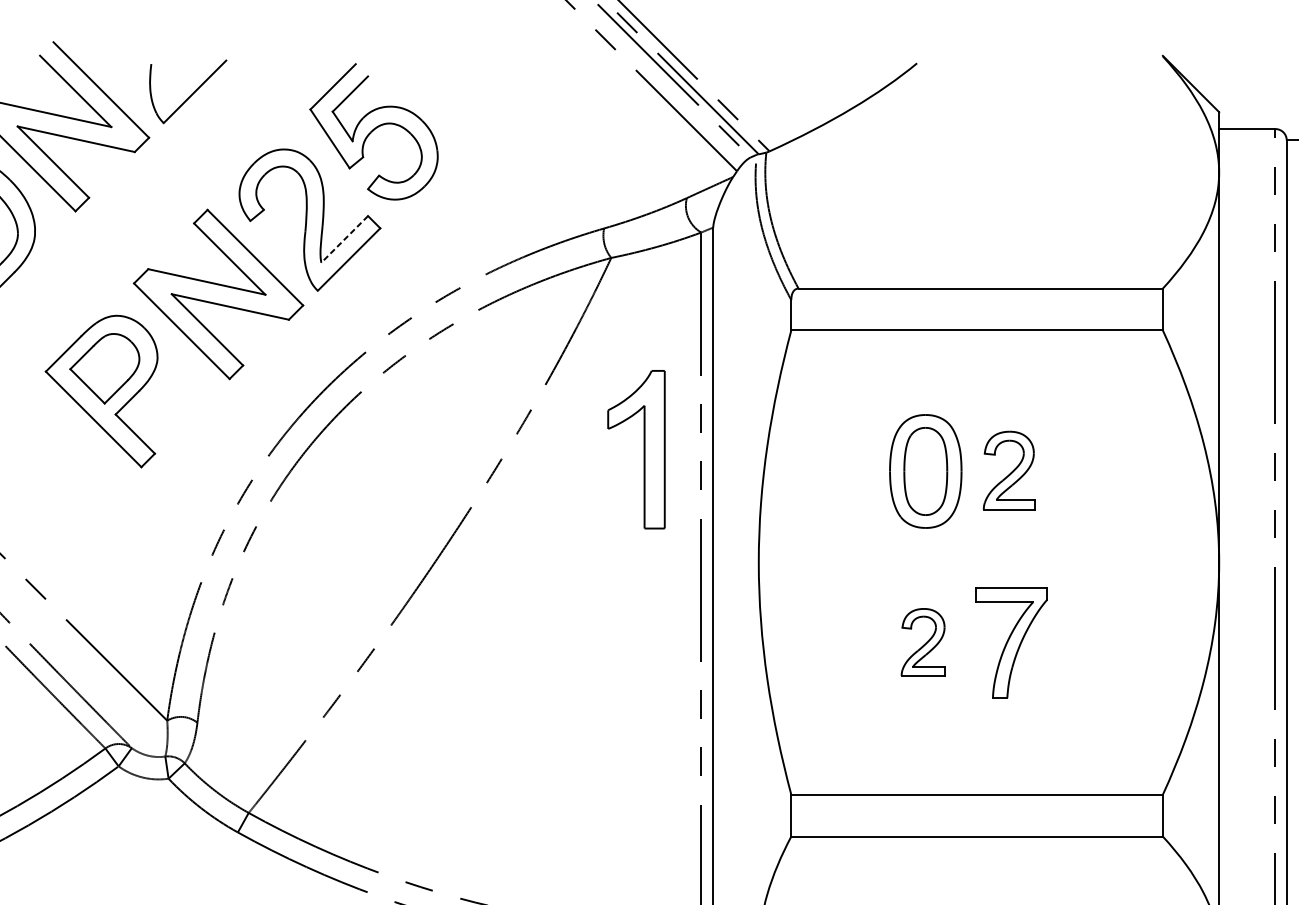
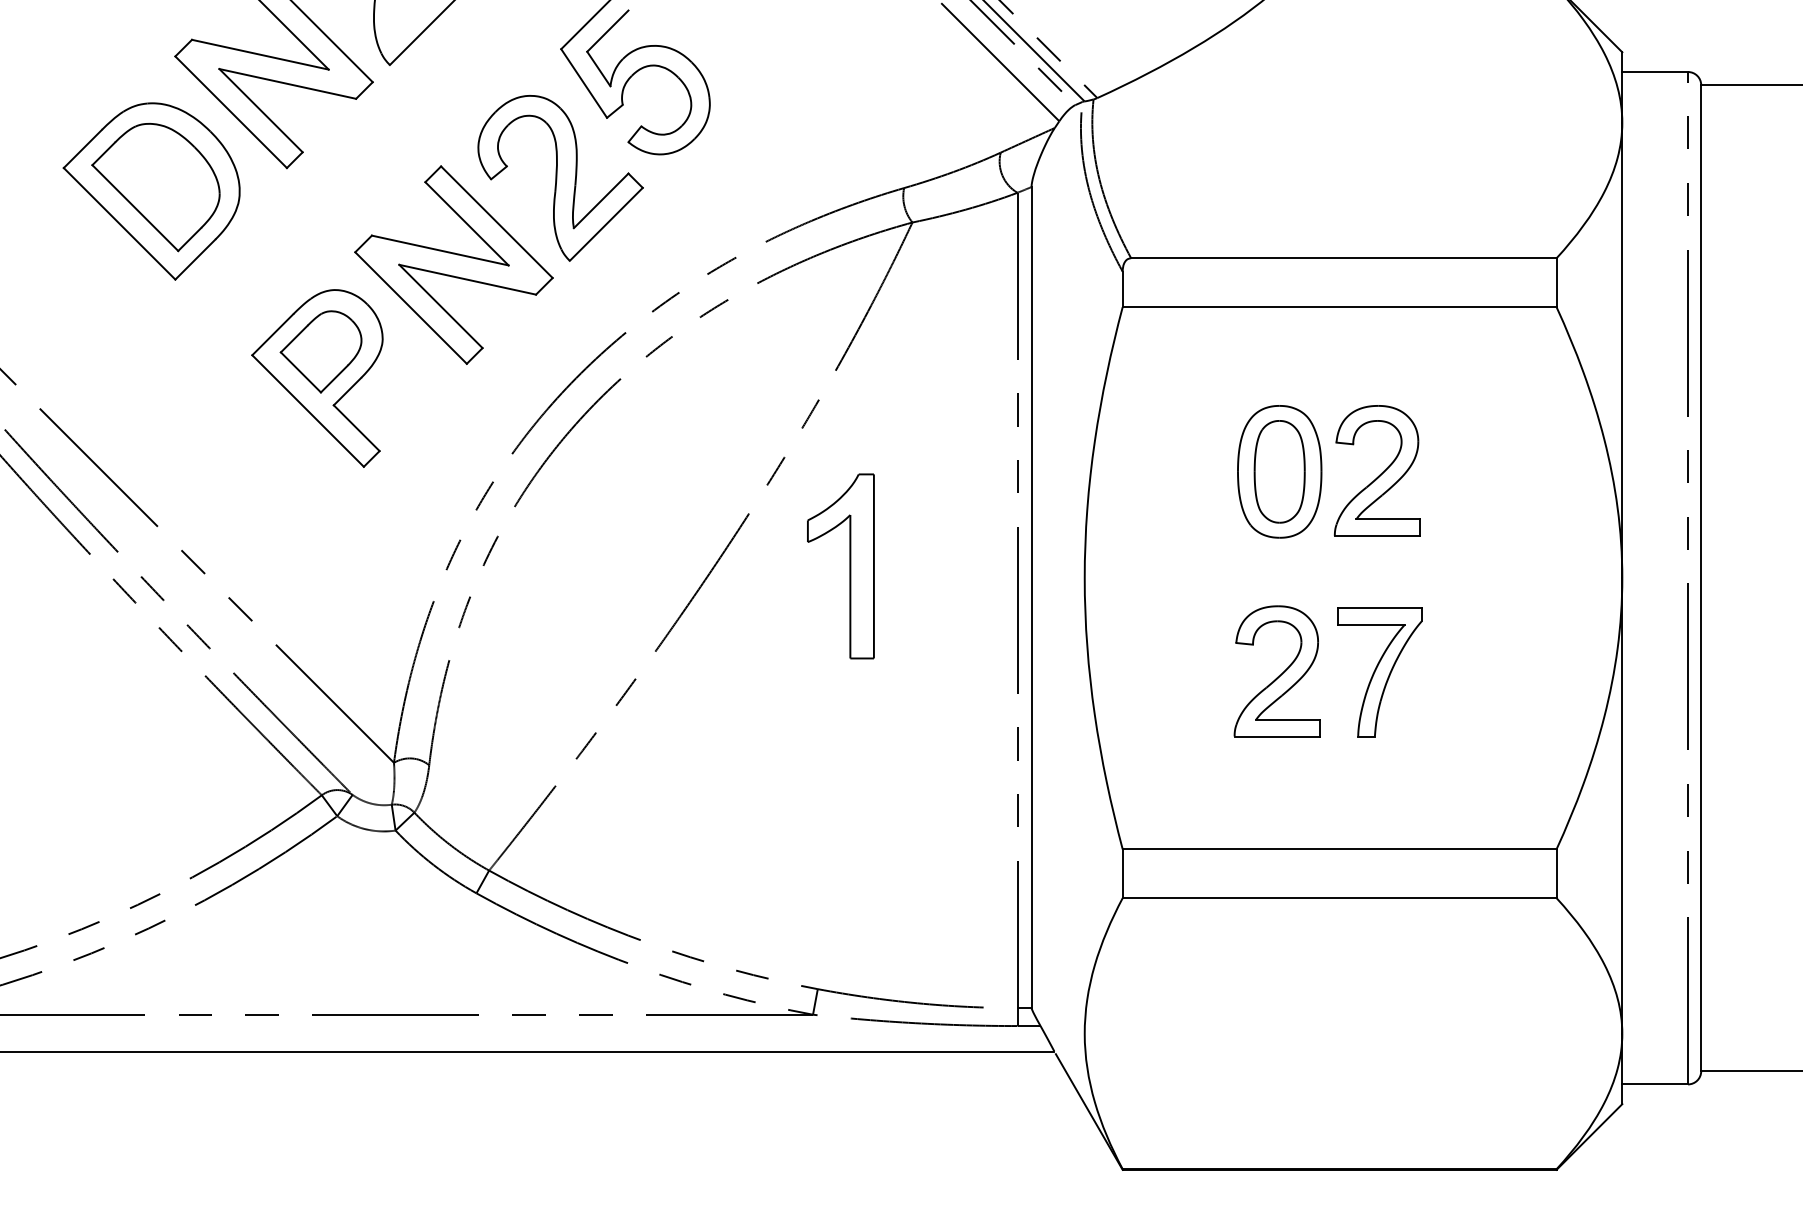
line: (344, 239) -> (601, 200), dashed -> solid
part: (643, 449) -> (849, 566), moved
part: (1008, 470) -> (1376, 470), size x1.43
part: (923, 642) -> (1276, 671), size x1.67

